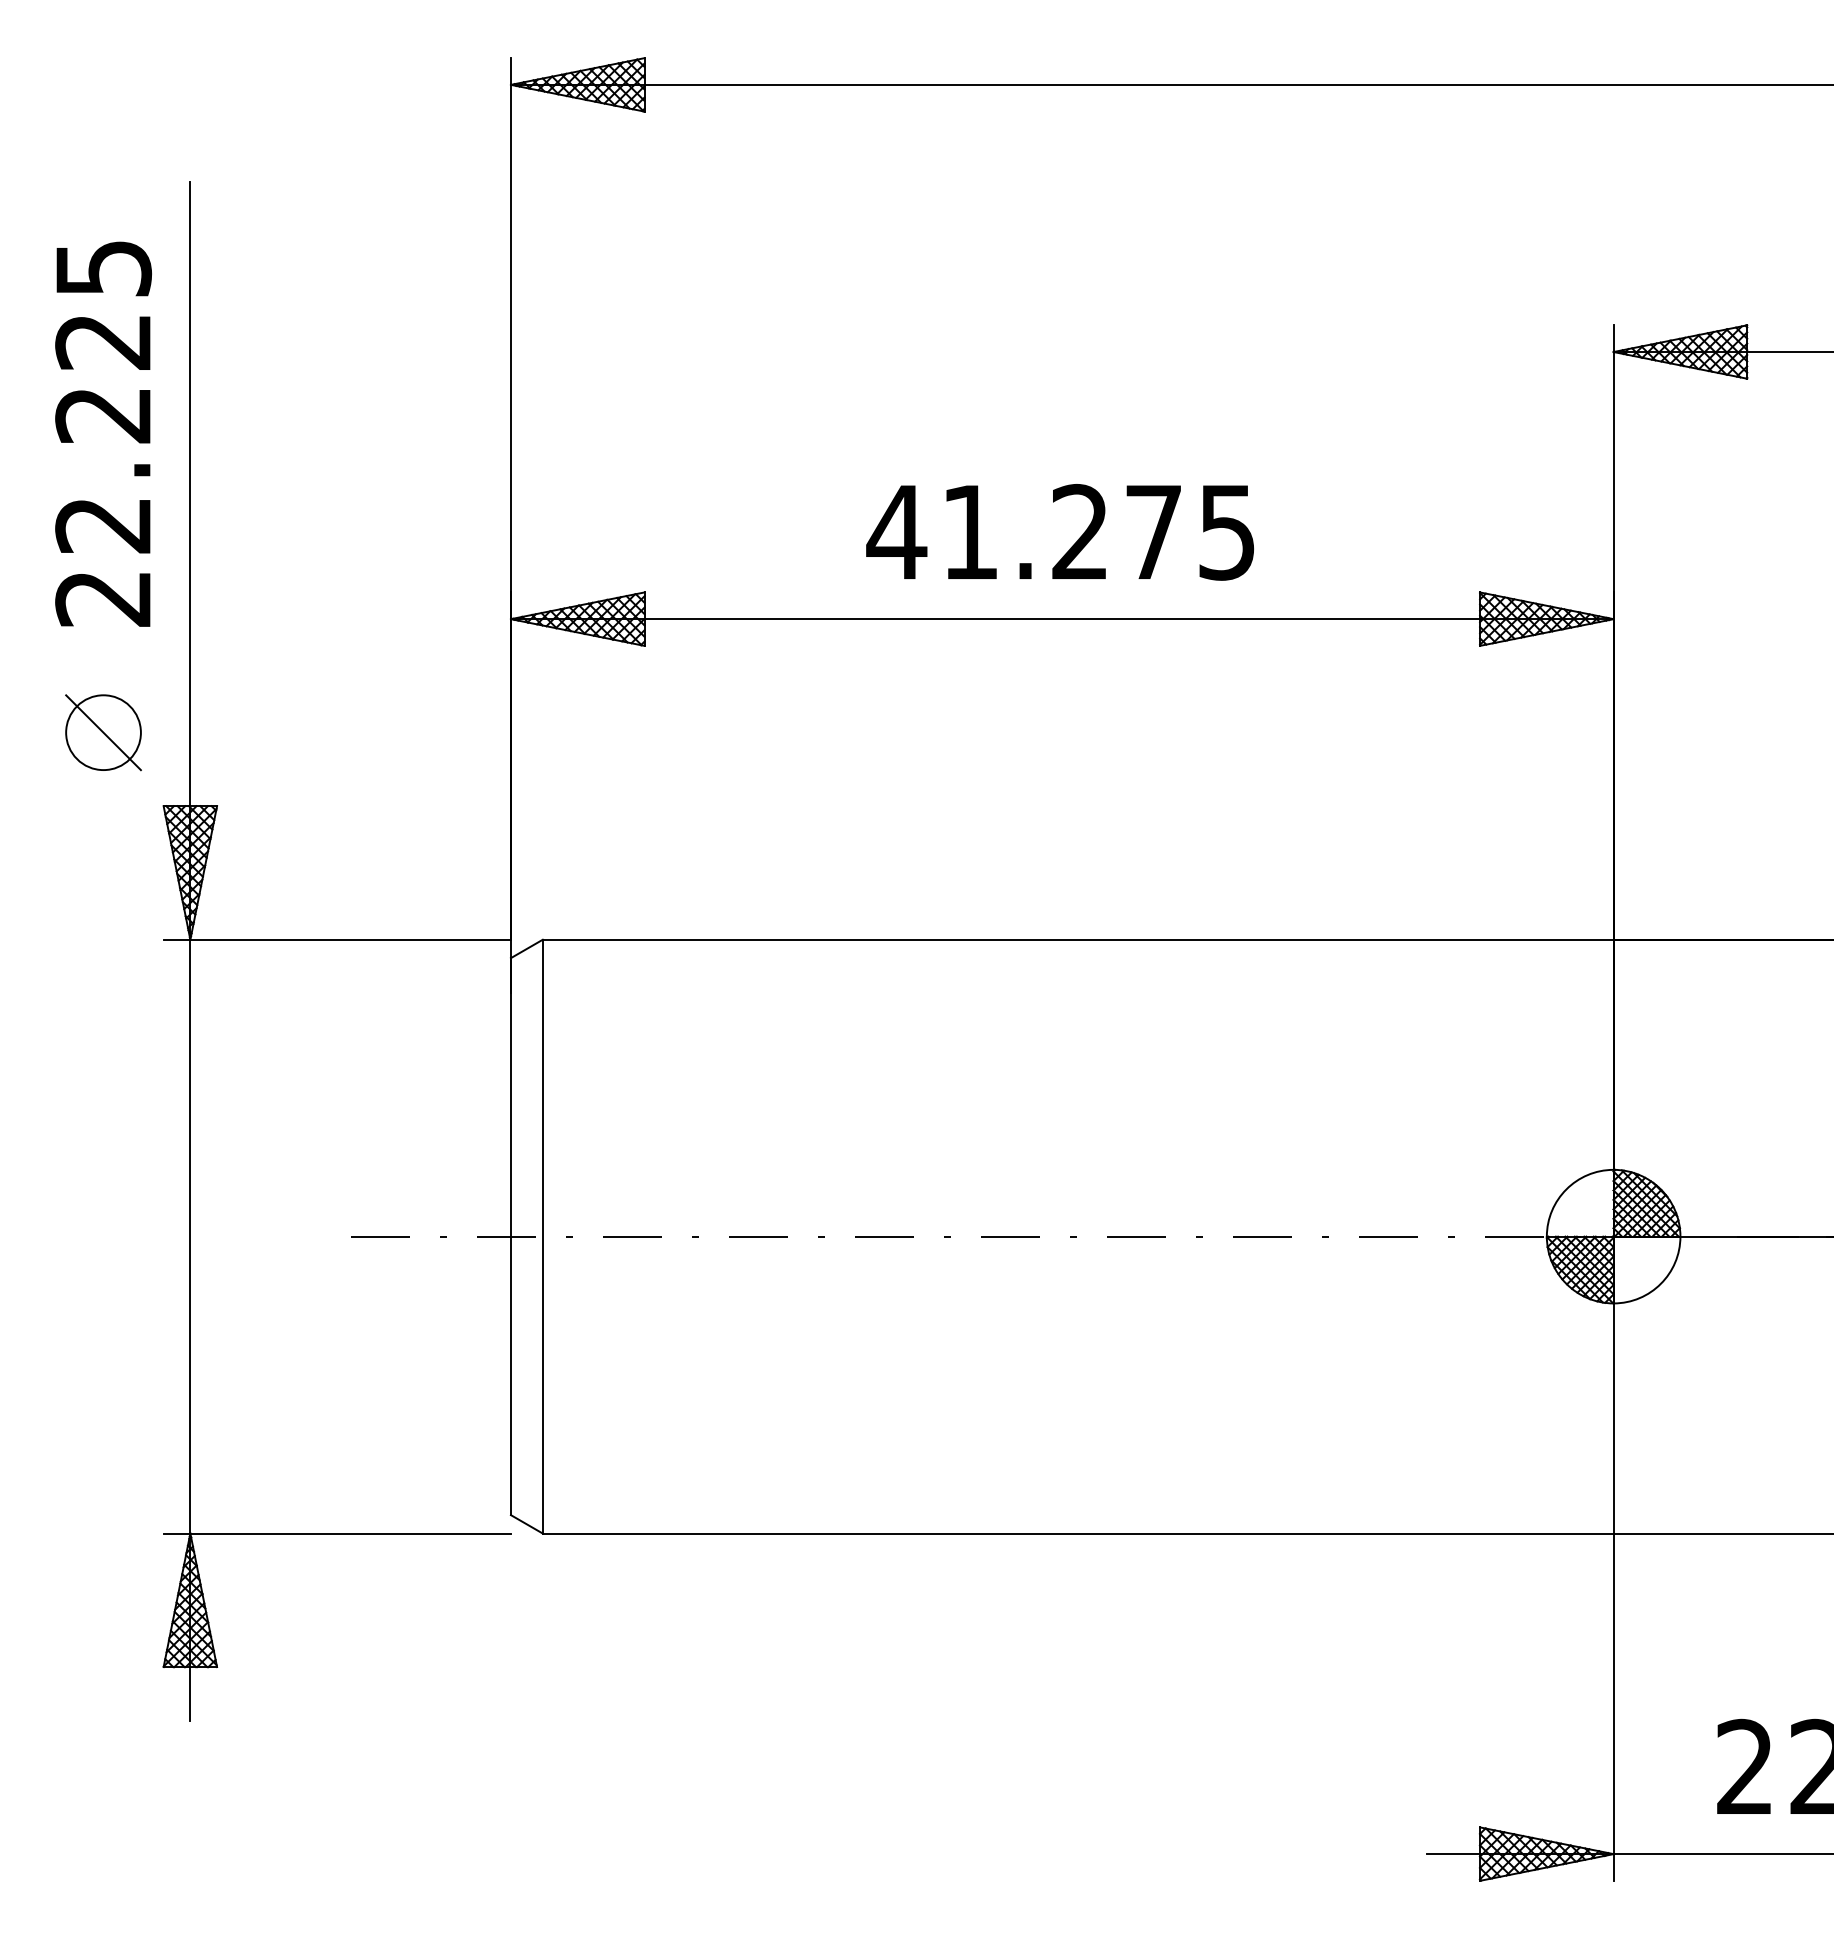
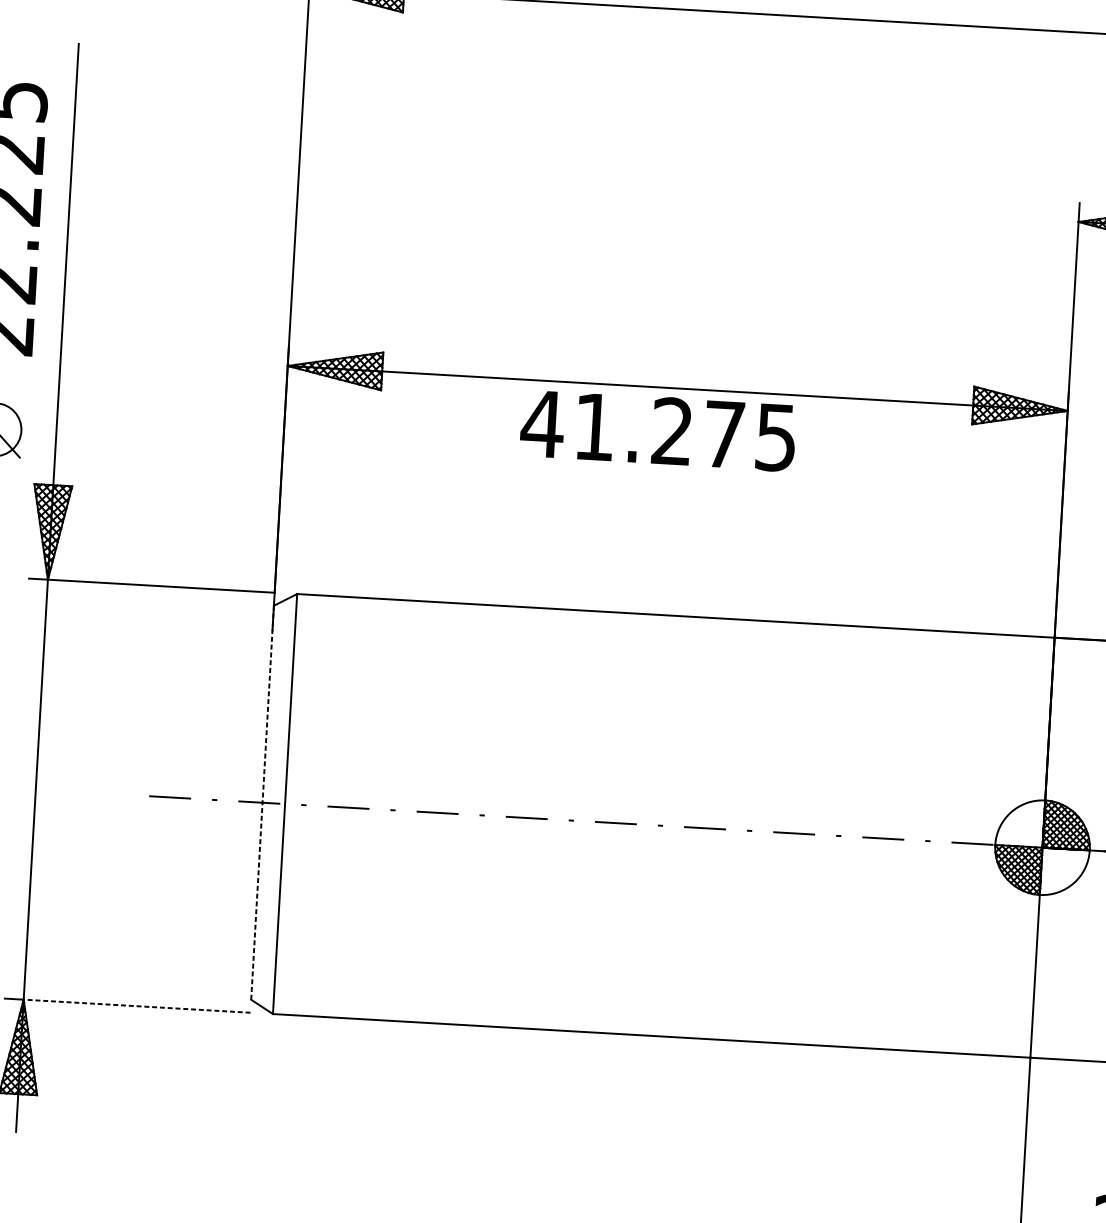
text: (1059, 532) -> (657, 430), moved
line: (510, 1236) -> (262, 802), solid -> dashed
line: (350, 1533) -> (136, 1006), solid -> dashed

